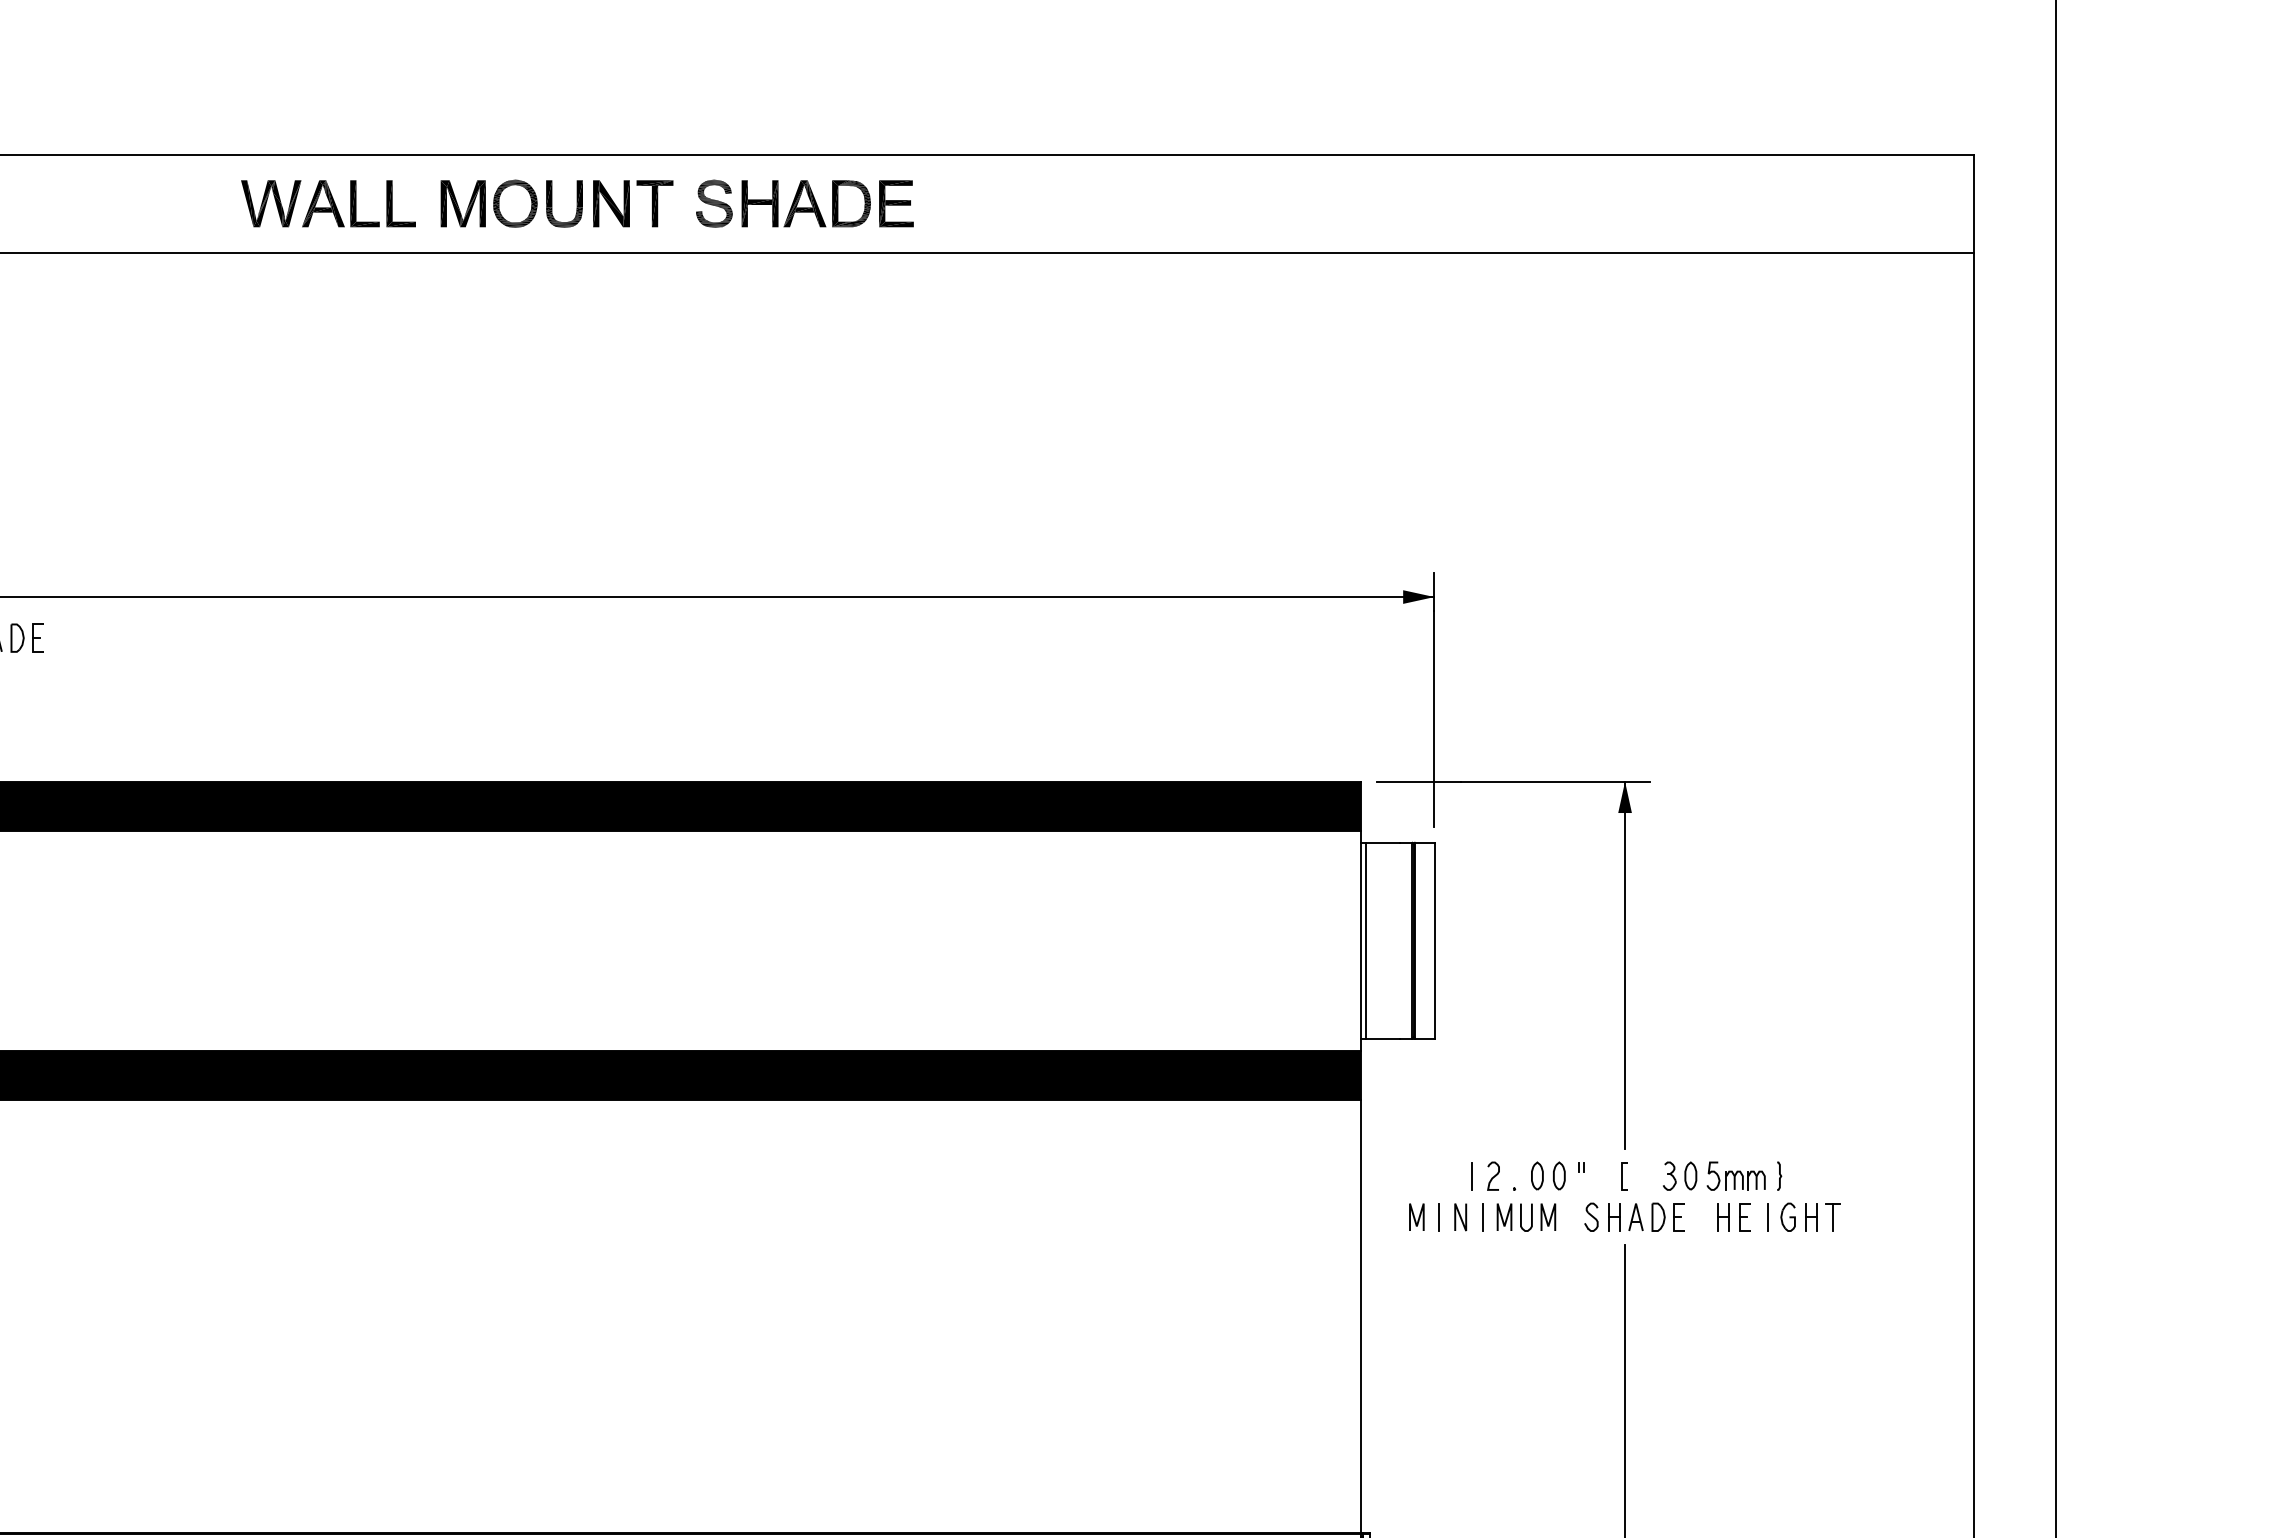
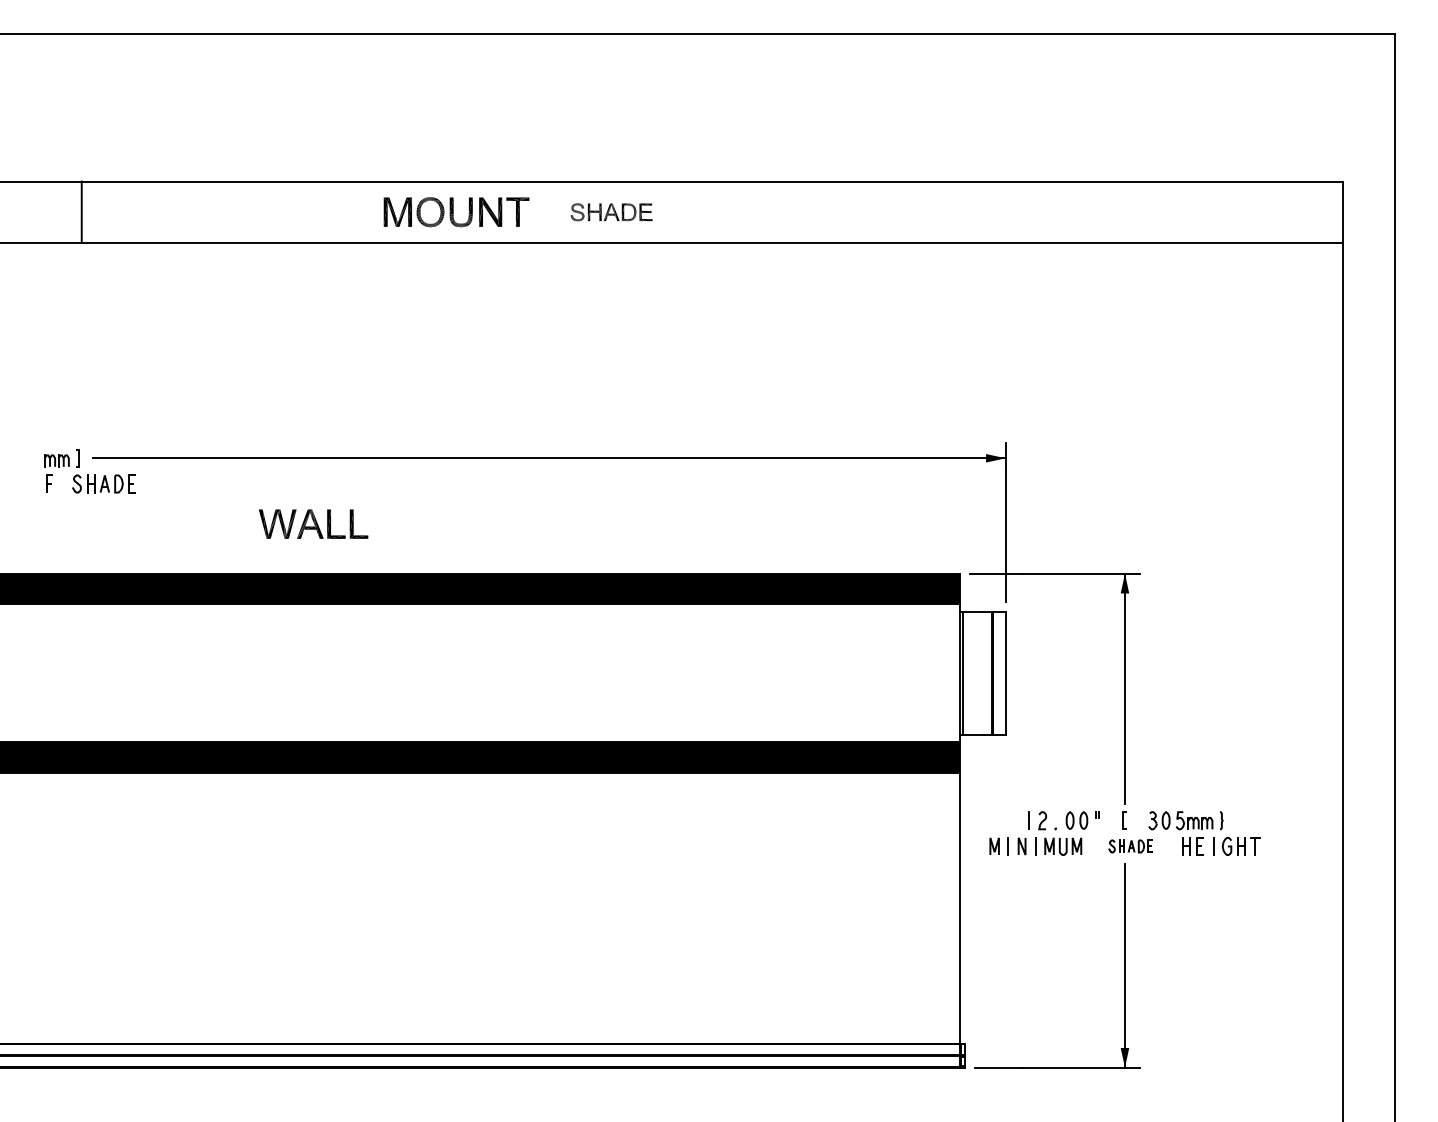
part: (328, 202) -> (313, 523), moved
part: (804, 204) -> (611, 212), size x0.6
part: (1633, 1217) -> (1130, 846), size x0.7

